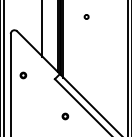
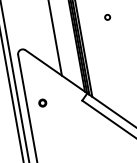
part: (65, 116) -> (103, 144), removed

